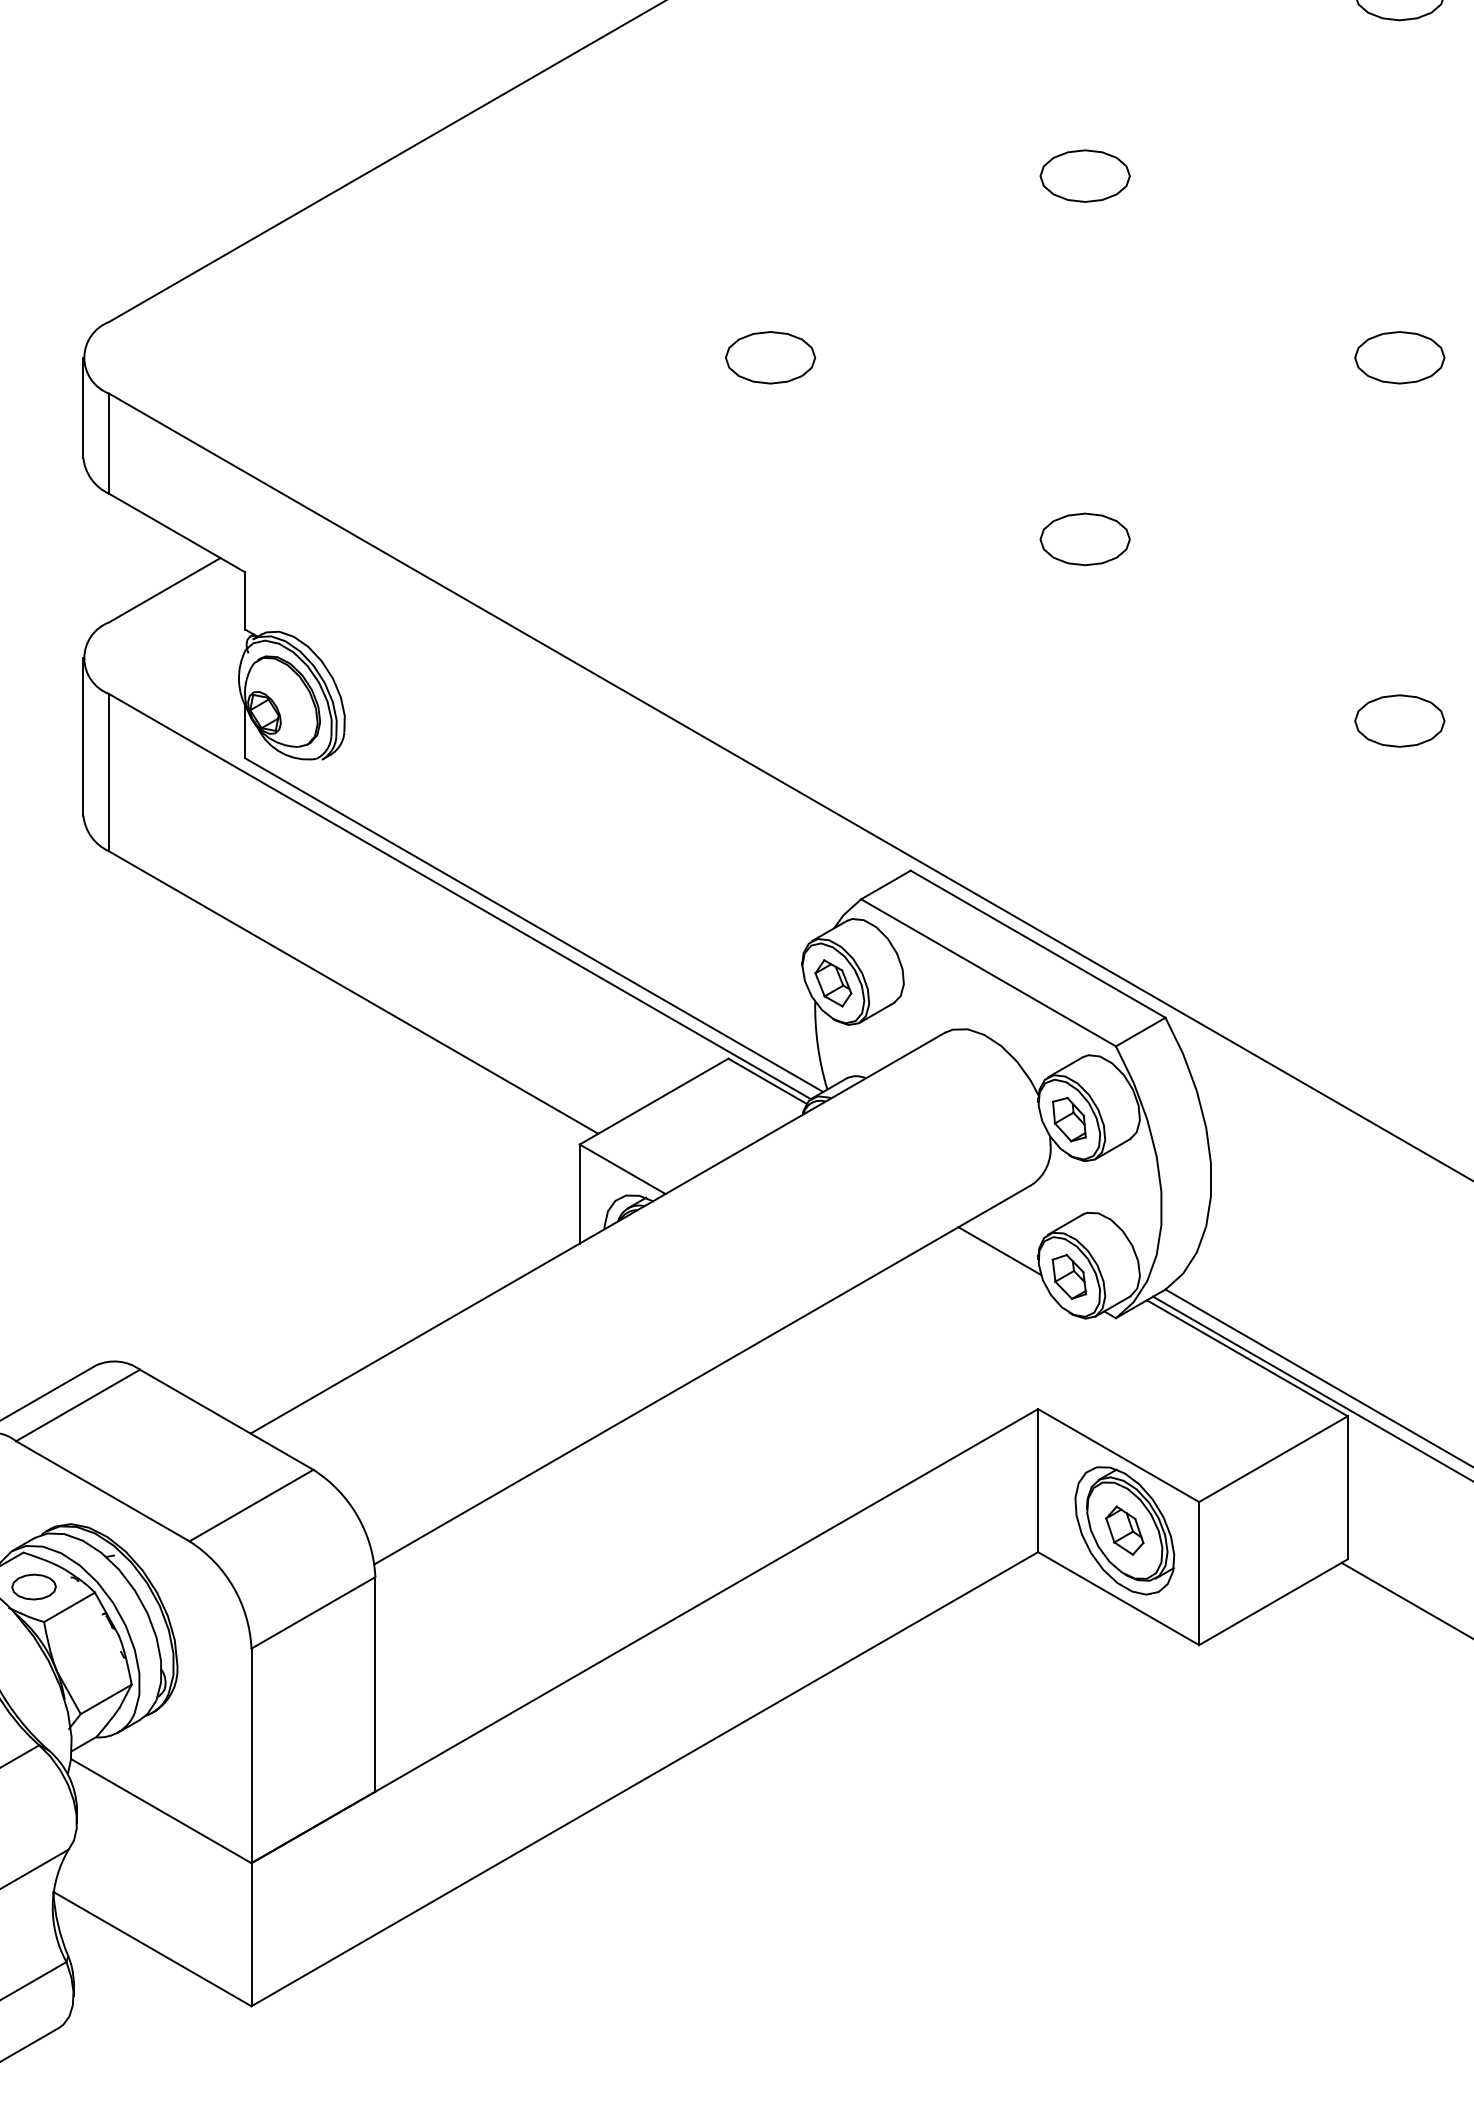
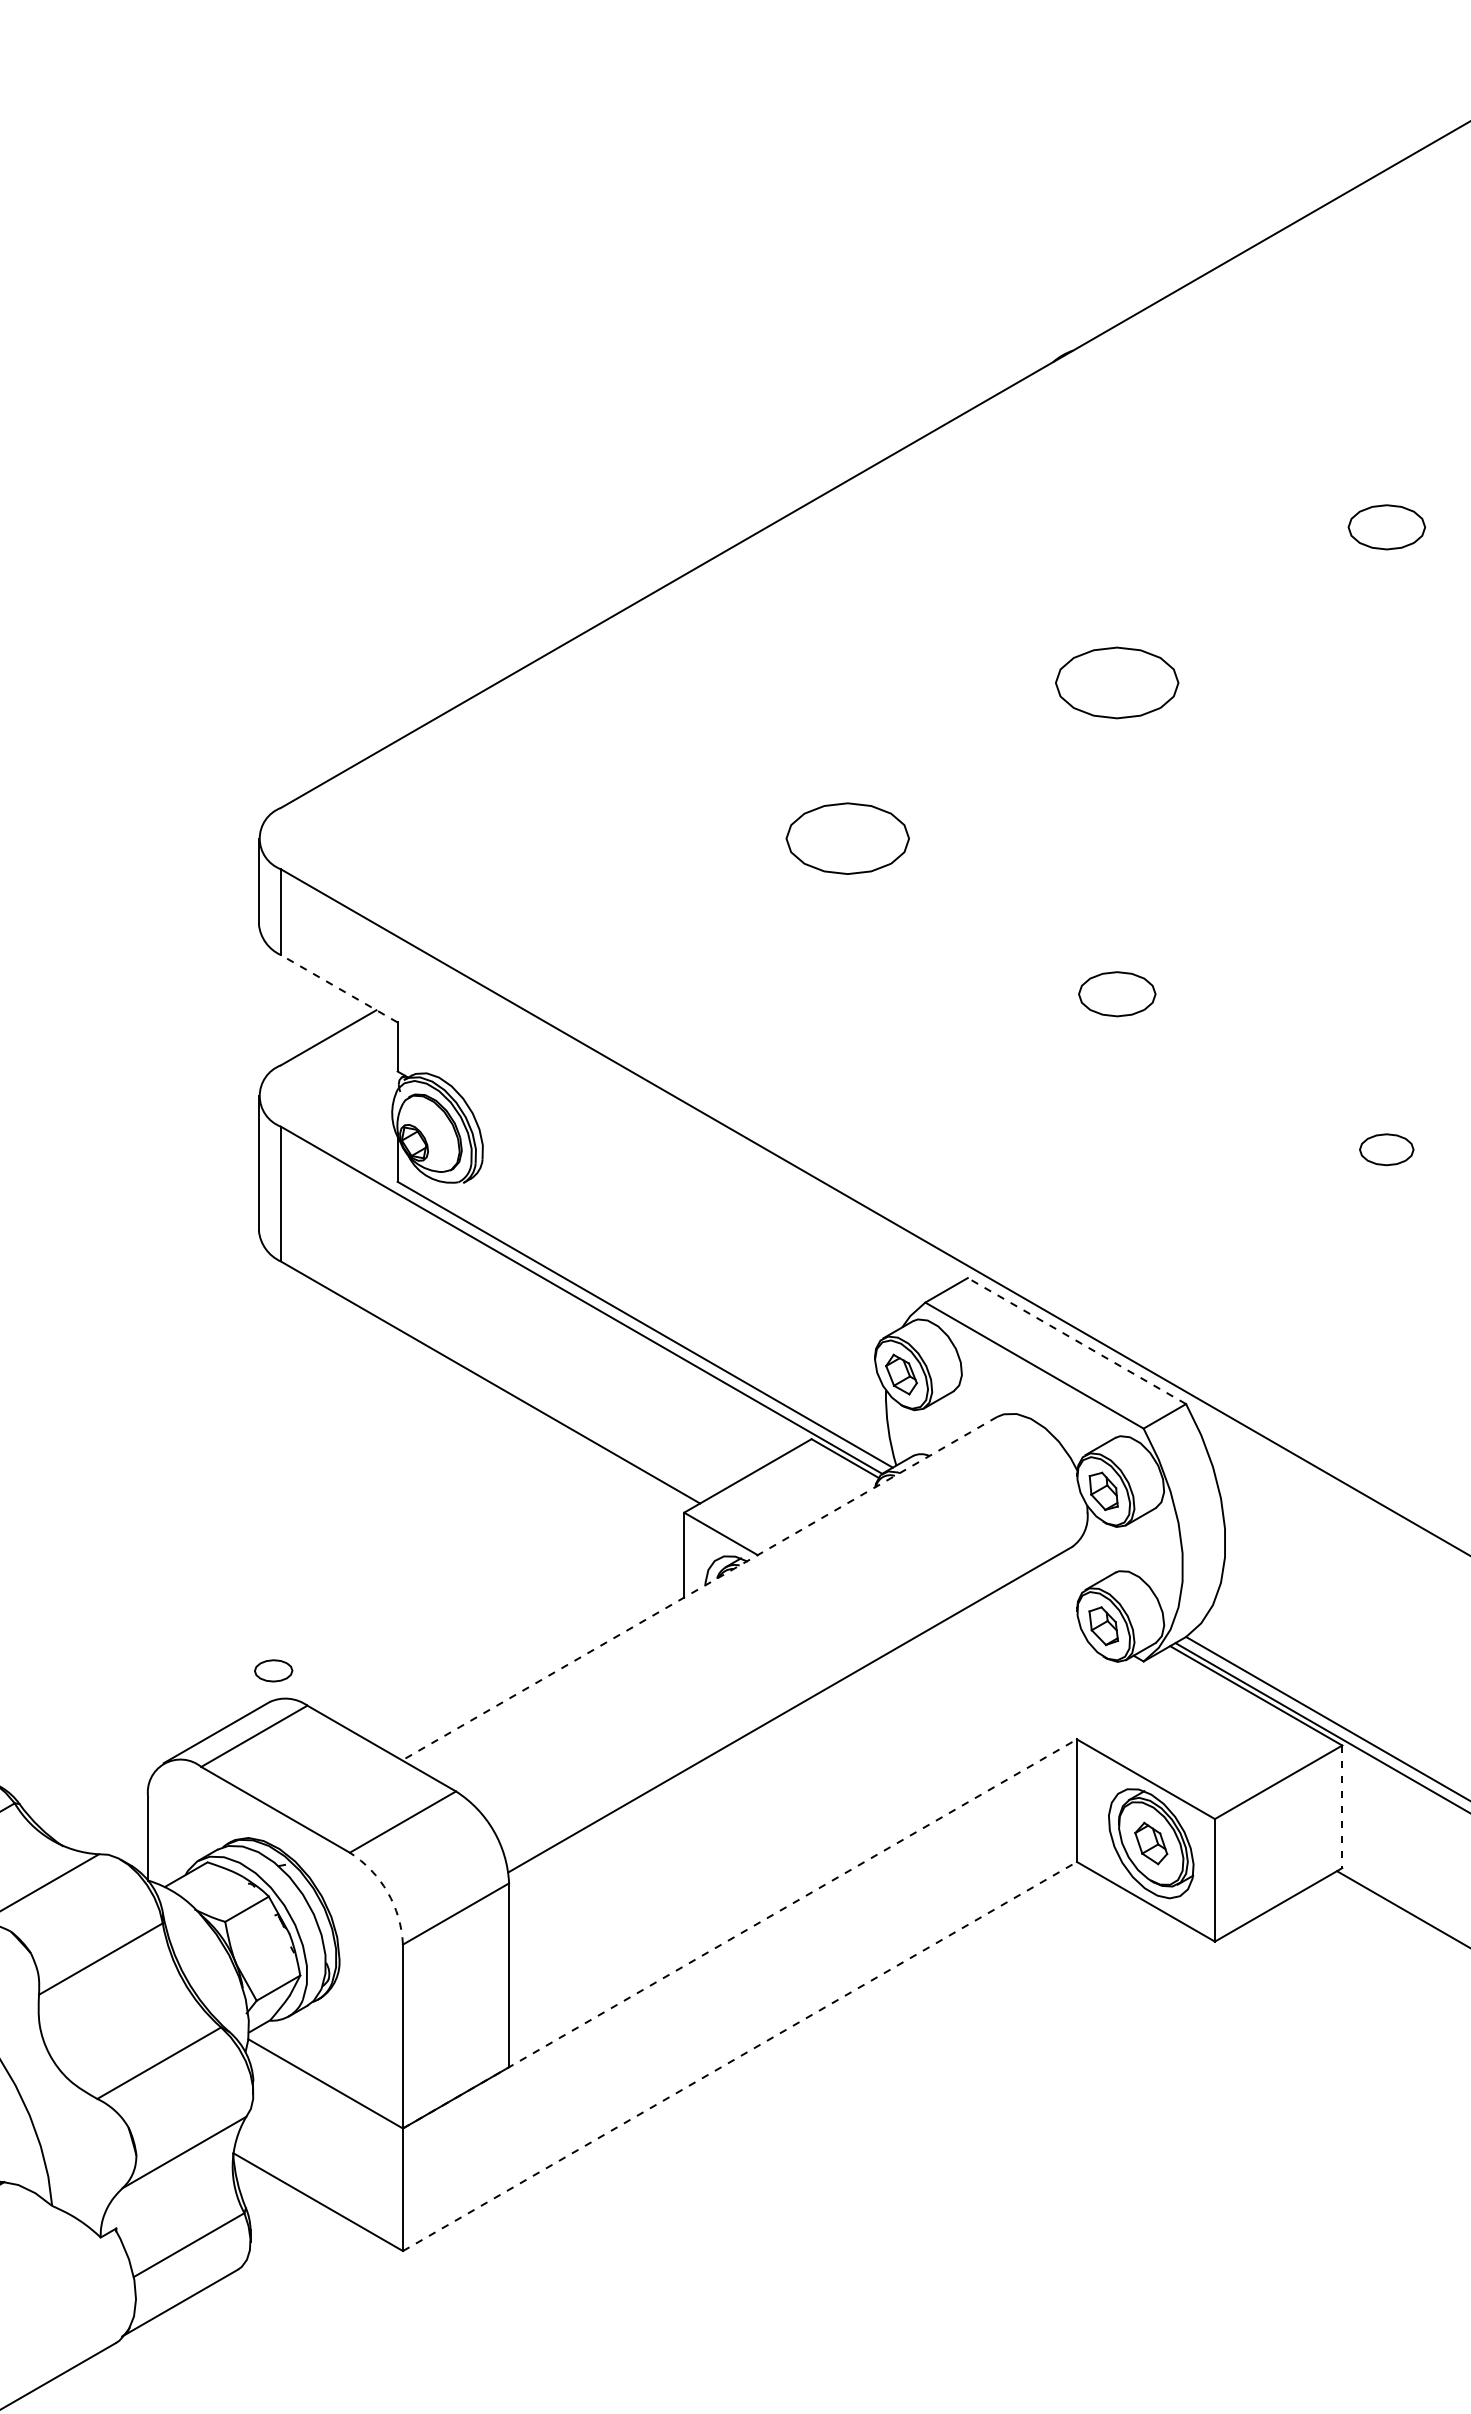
part: (1085, 175) -> (1117, 682), size x1.6
part: (770, 357) -> (847, 838), size x1.6
part: (1399, 357) -> (1386, 838), removed
line: (176, 532) -> (338, 988), solid -> dashed
part: (1399, 720) -> (1386, 1149), size x0.7
line: (1037, 943) -> (1076, 1340), solid -> dashed
line: (597, 1232) -> (699, 1588), solid -> dashed
line: (999, 1250) -> (1043, 1603), removed
line: (1348, 1488) -> (1342, 1807), solid -> dashed
part: (33, 1586) -> (273, 1670), moved
arc: (233, 1587) -> (387, 1892), solid -> dashed
line: (645, 1635) -> (740, 1933), solid -> dashed
line: (645, 1779) -> (740, 2056), solid -> dashed

